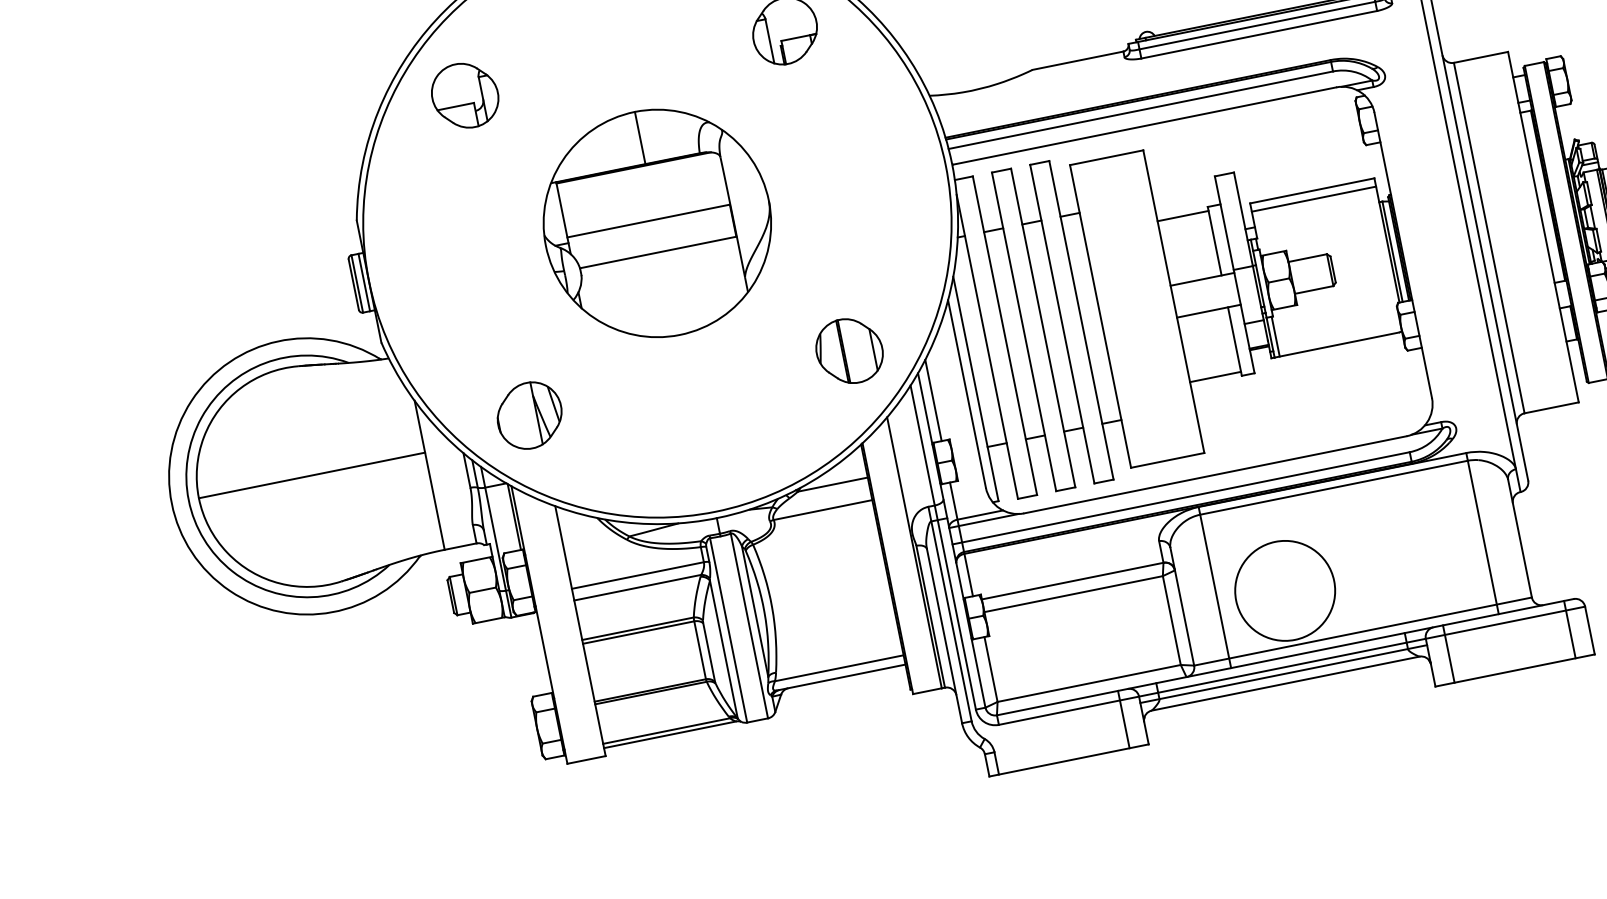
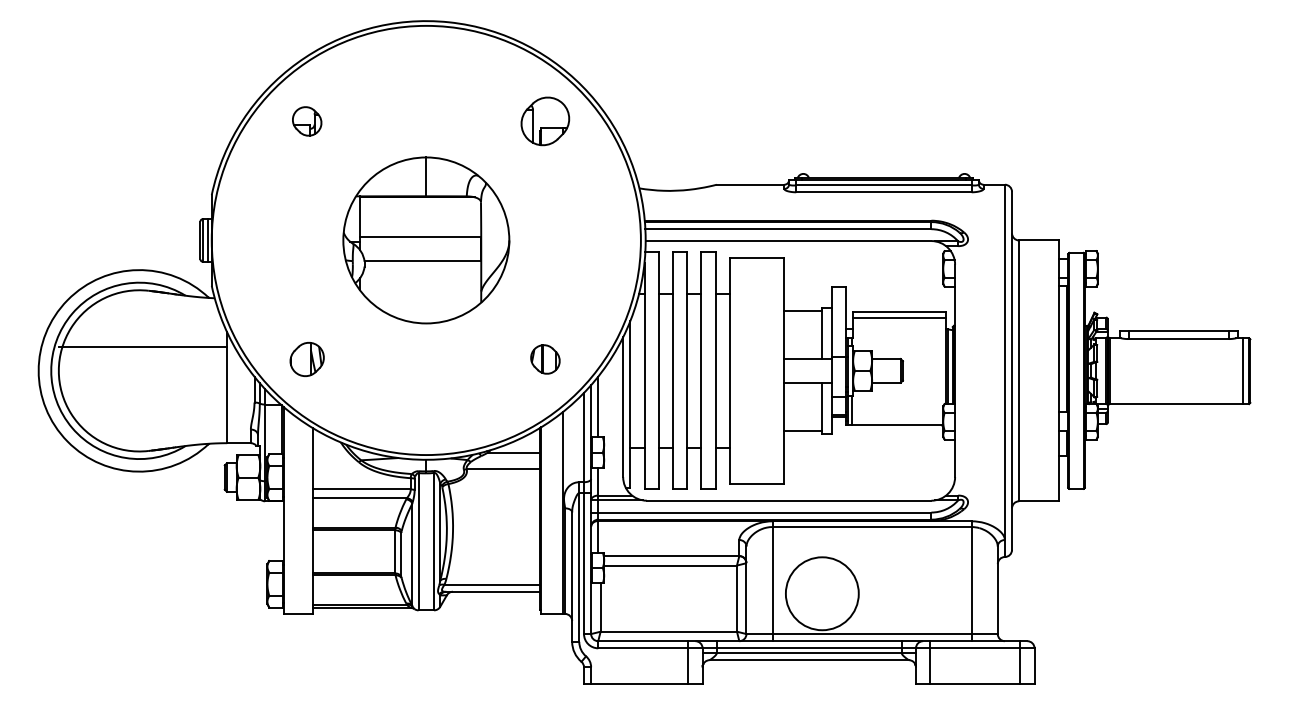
part: (464, 96) -> (306, 121), size x0.6
part: (849, 351) -> (545, 359), size x0.6
part: (528, 415) -> (306, 359), size x0.7
line: (311, 475) -> (142, 346), moved

